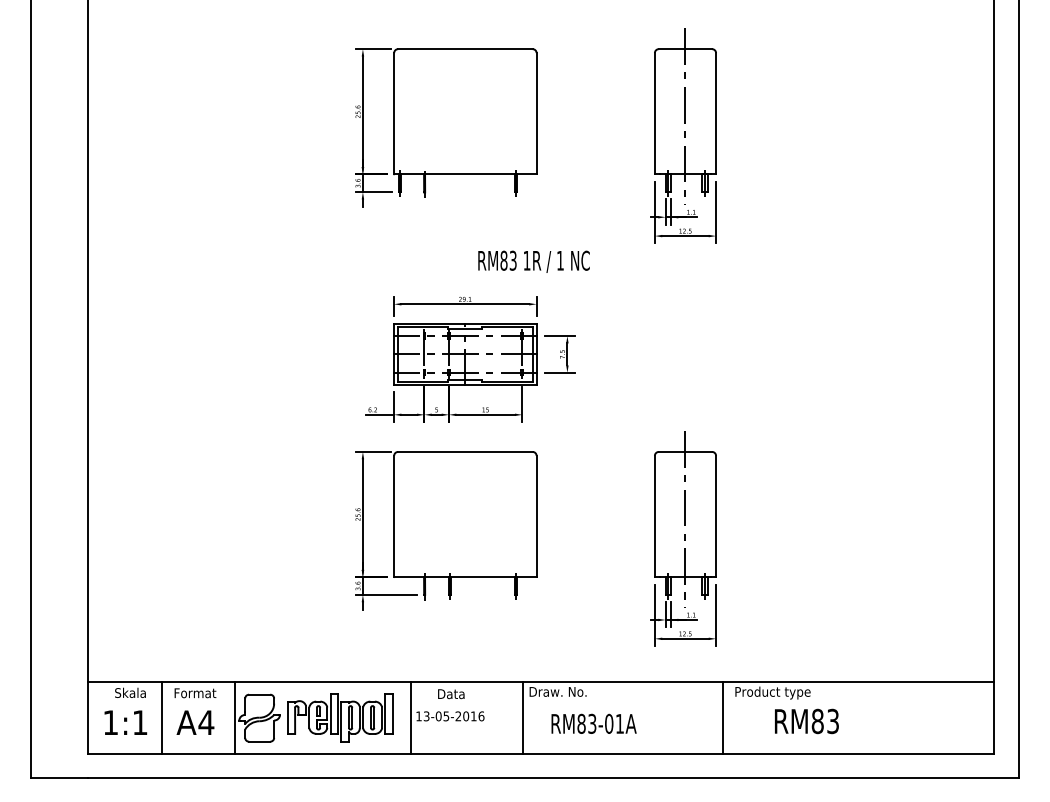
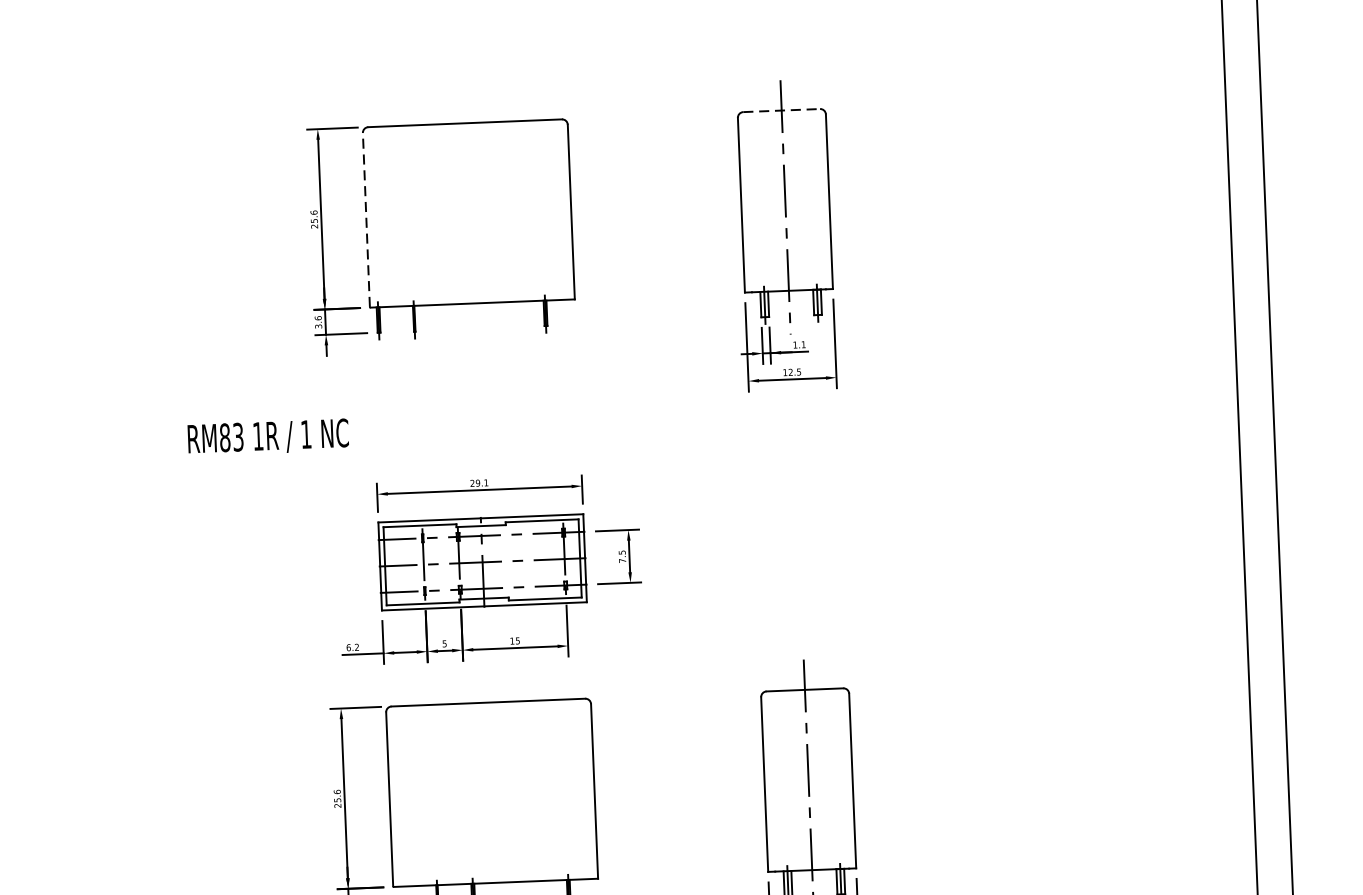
line: (685, 49) -> (781, 111), solid -> dashed
line: (394, 113) -> (366, 219), solid -> dashed
text: (533, 261) -> (267, 437), moved

